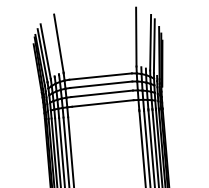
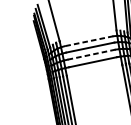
line: (100, 76) -> (88, 41), solid -> dashed
line: (101, 93) -> (91, 54), solid -> dashed

